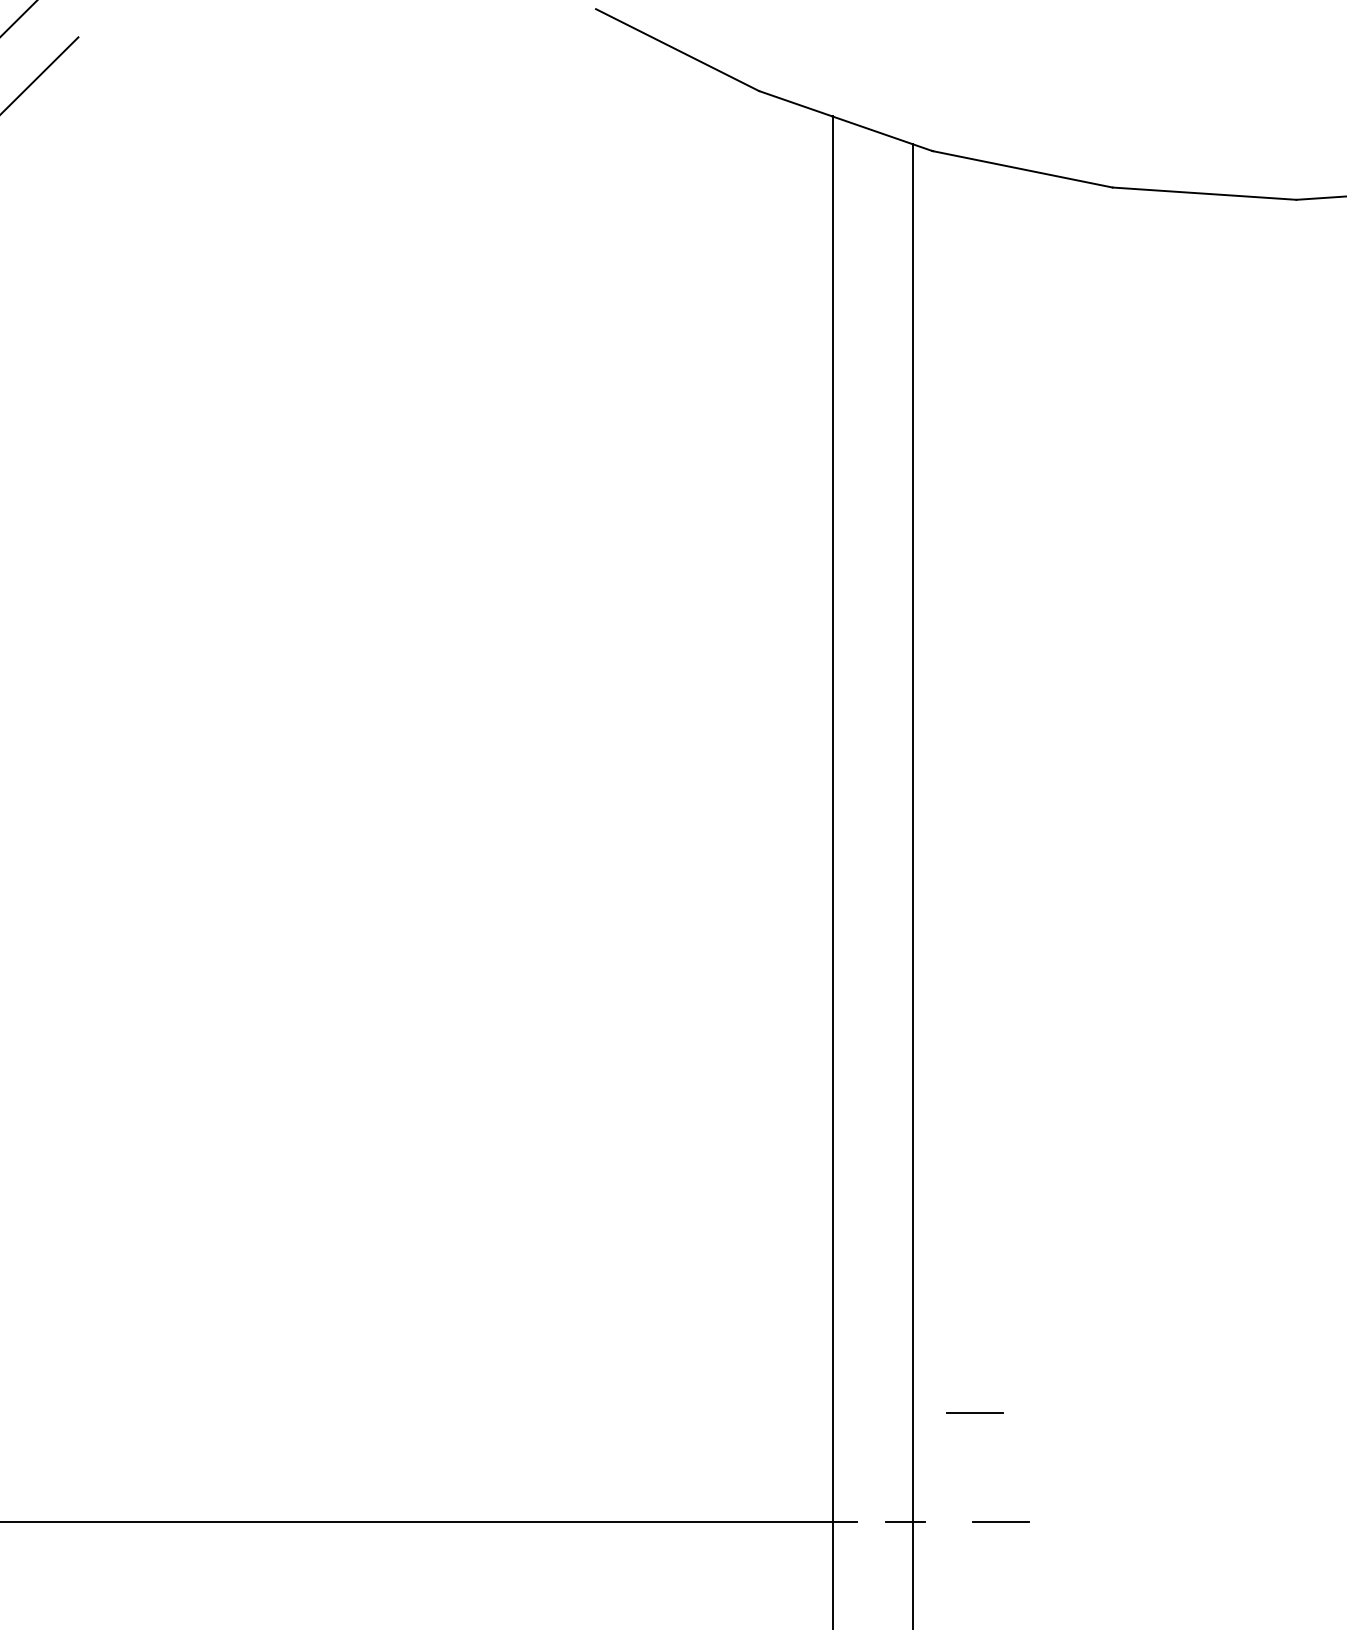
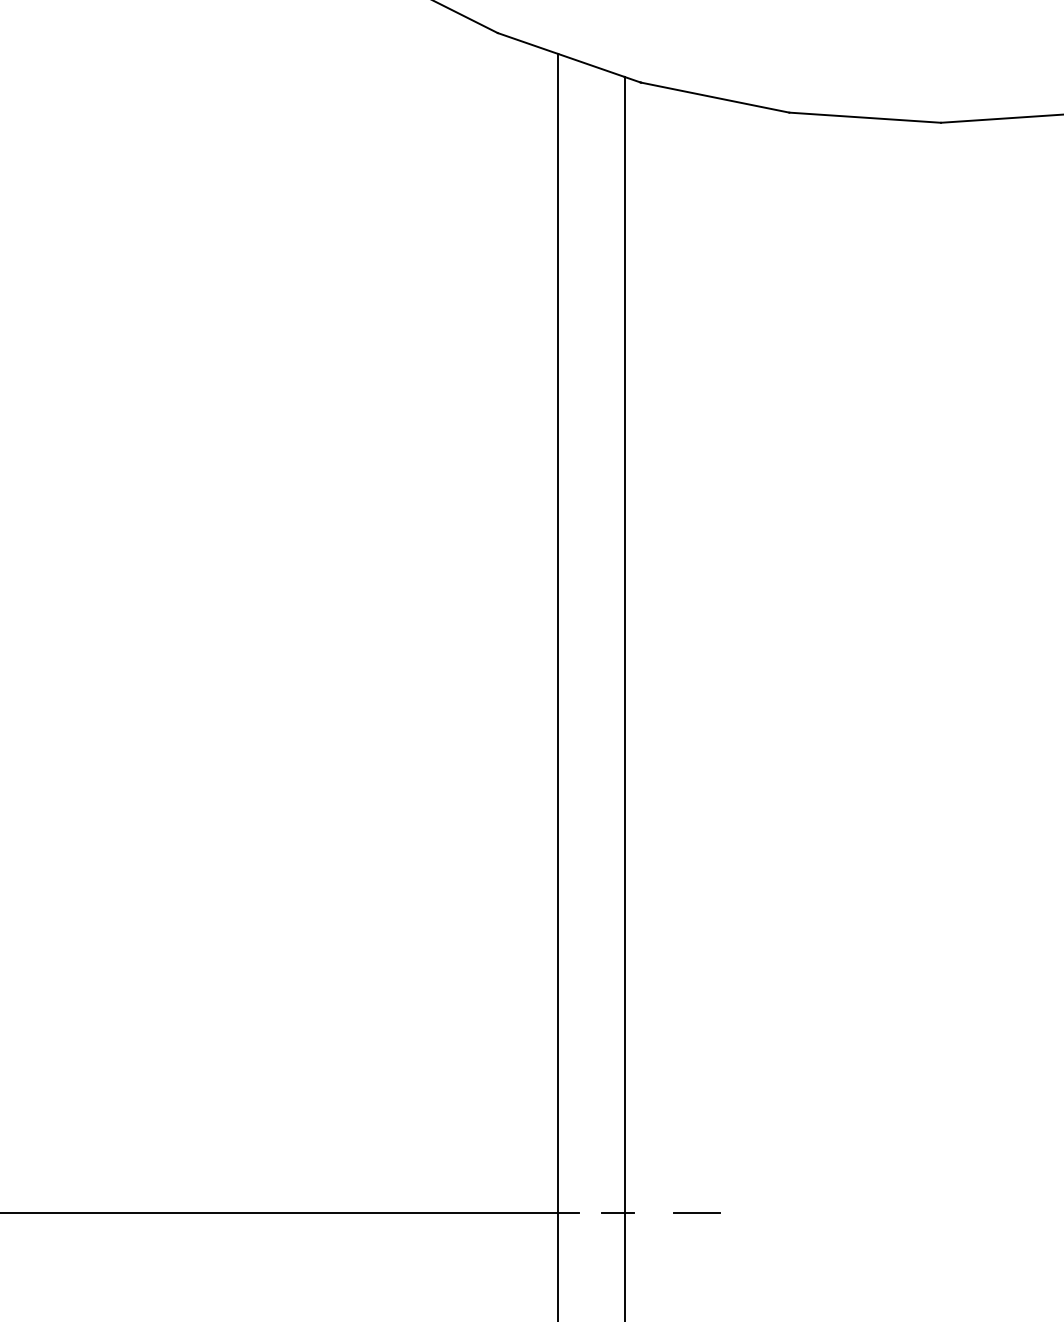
line: (974, 1412) -> (675, 1123), removed

